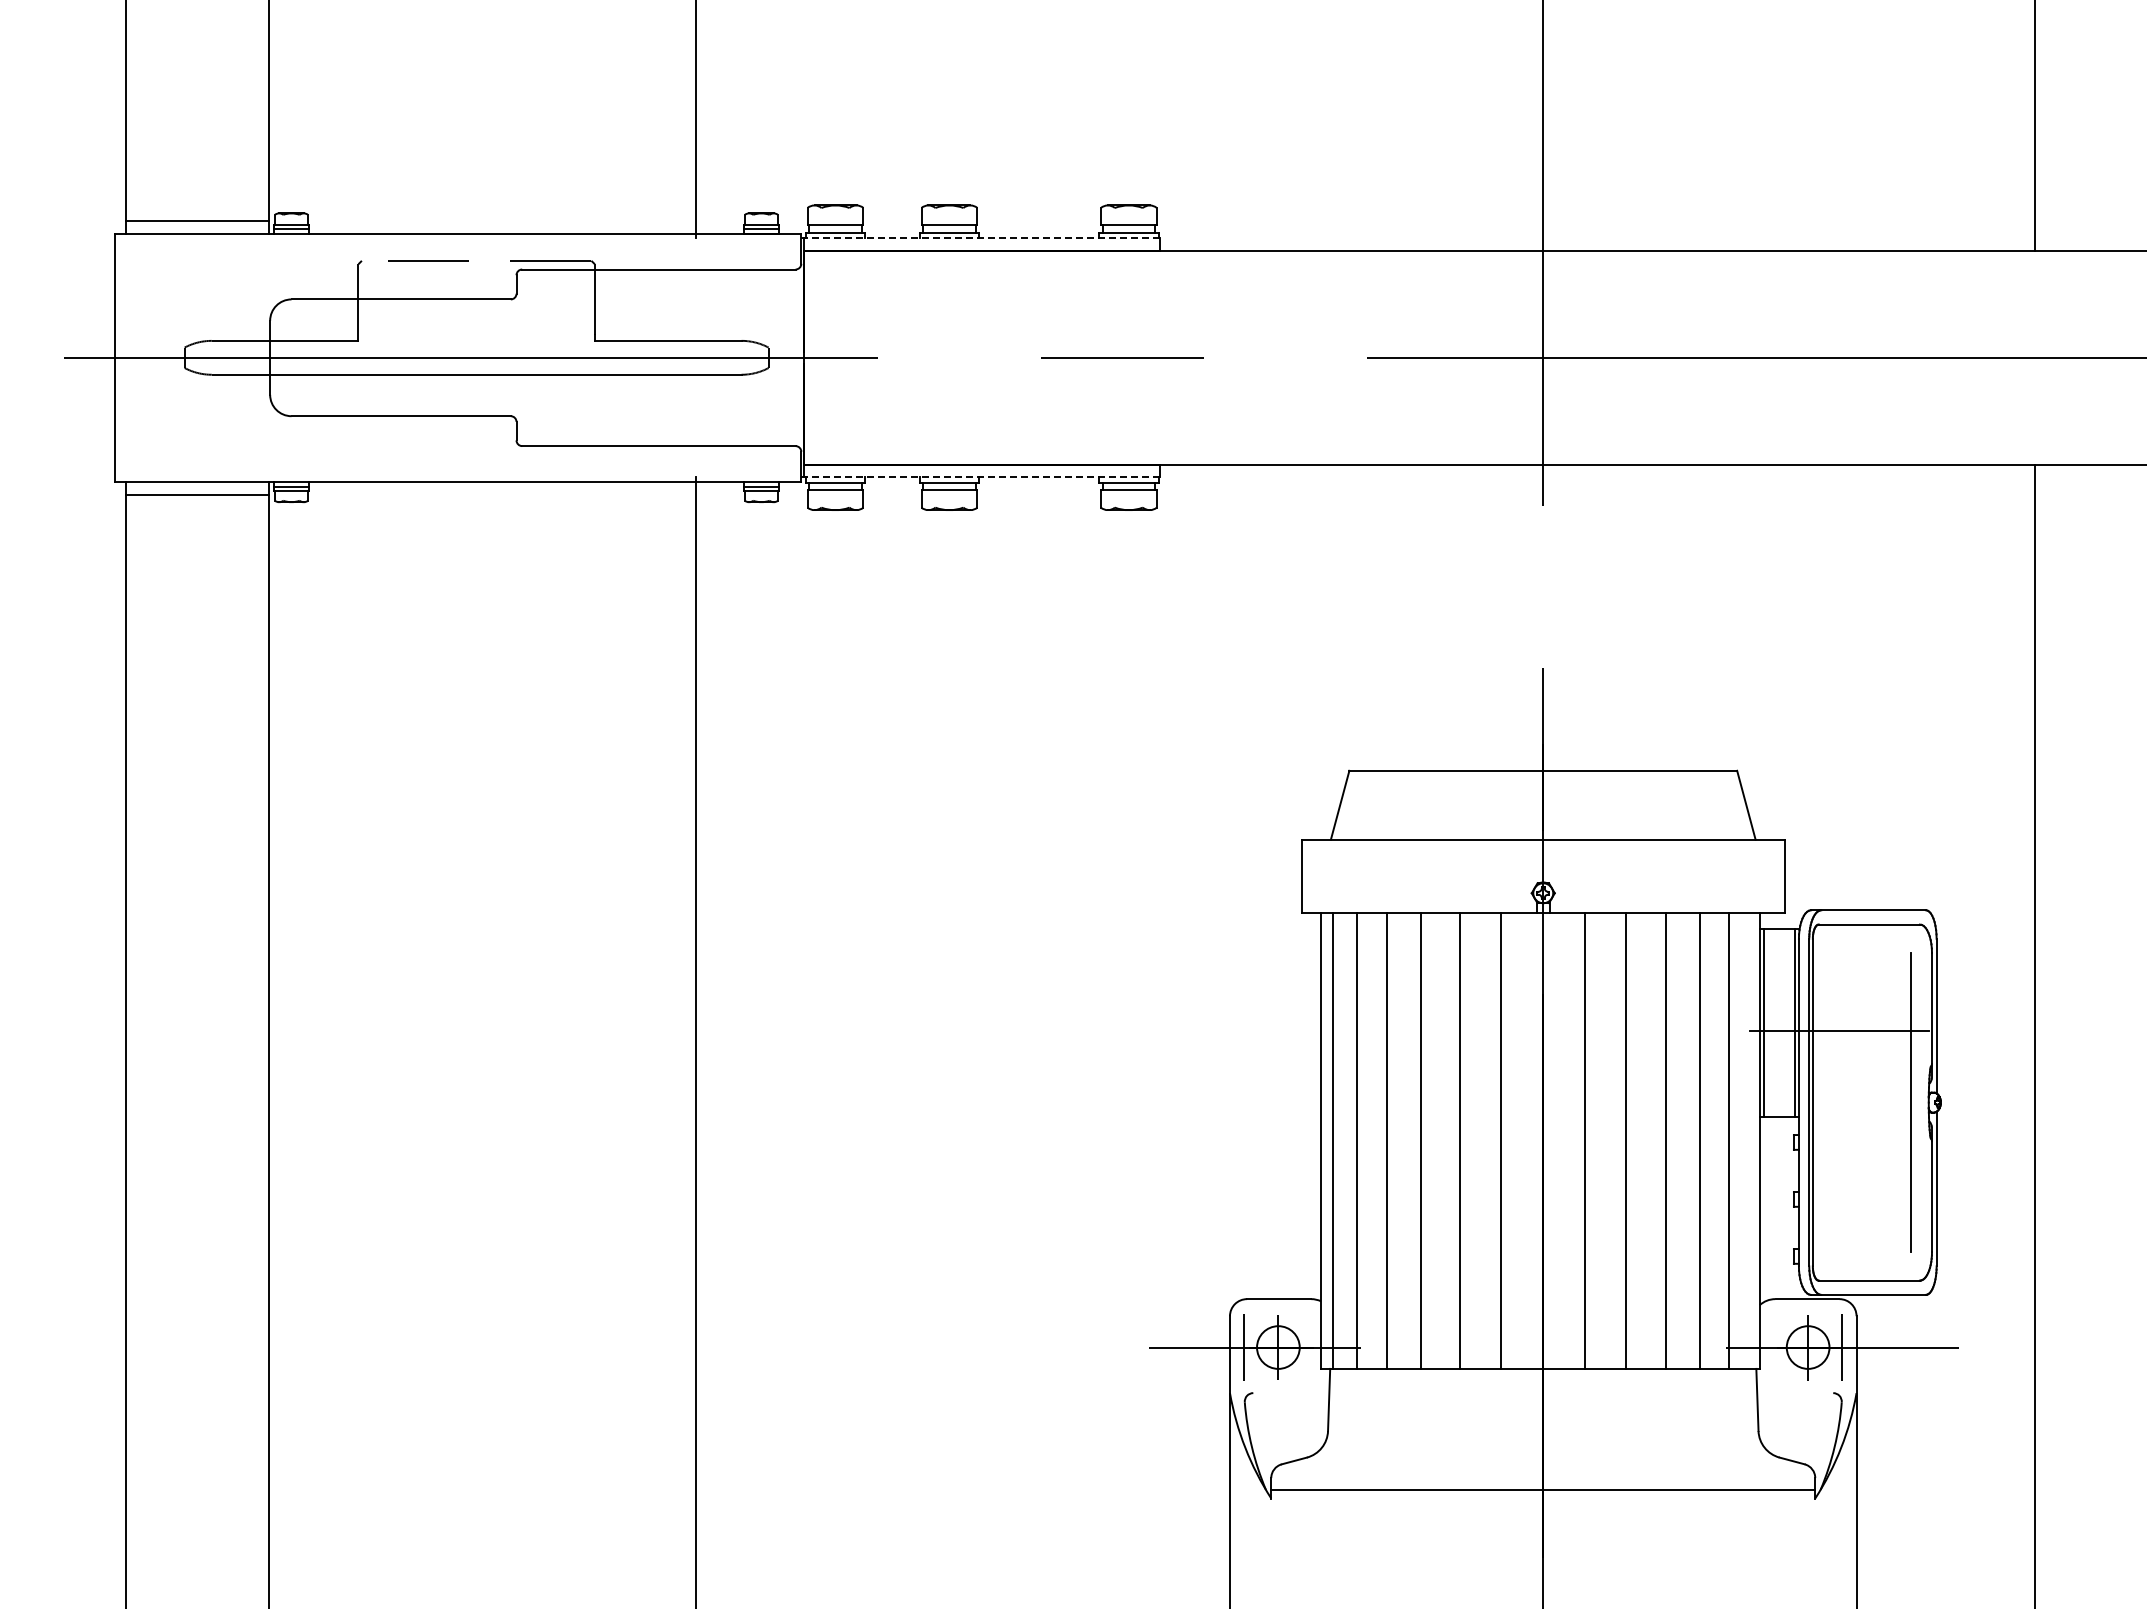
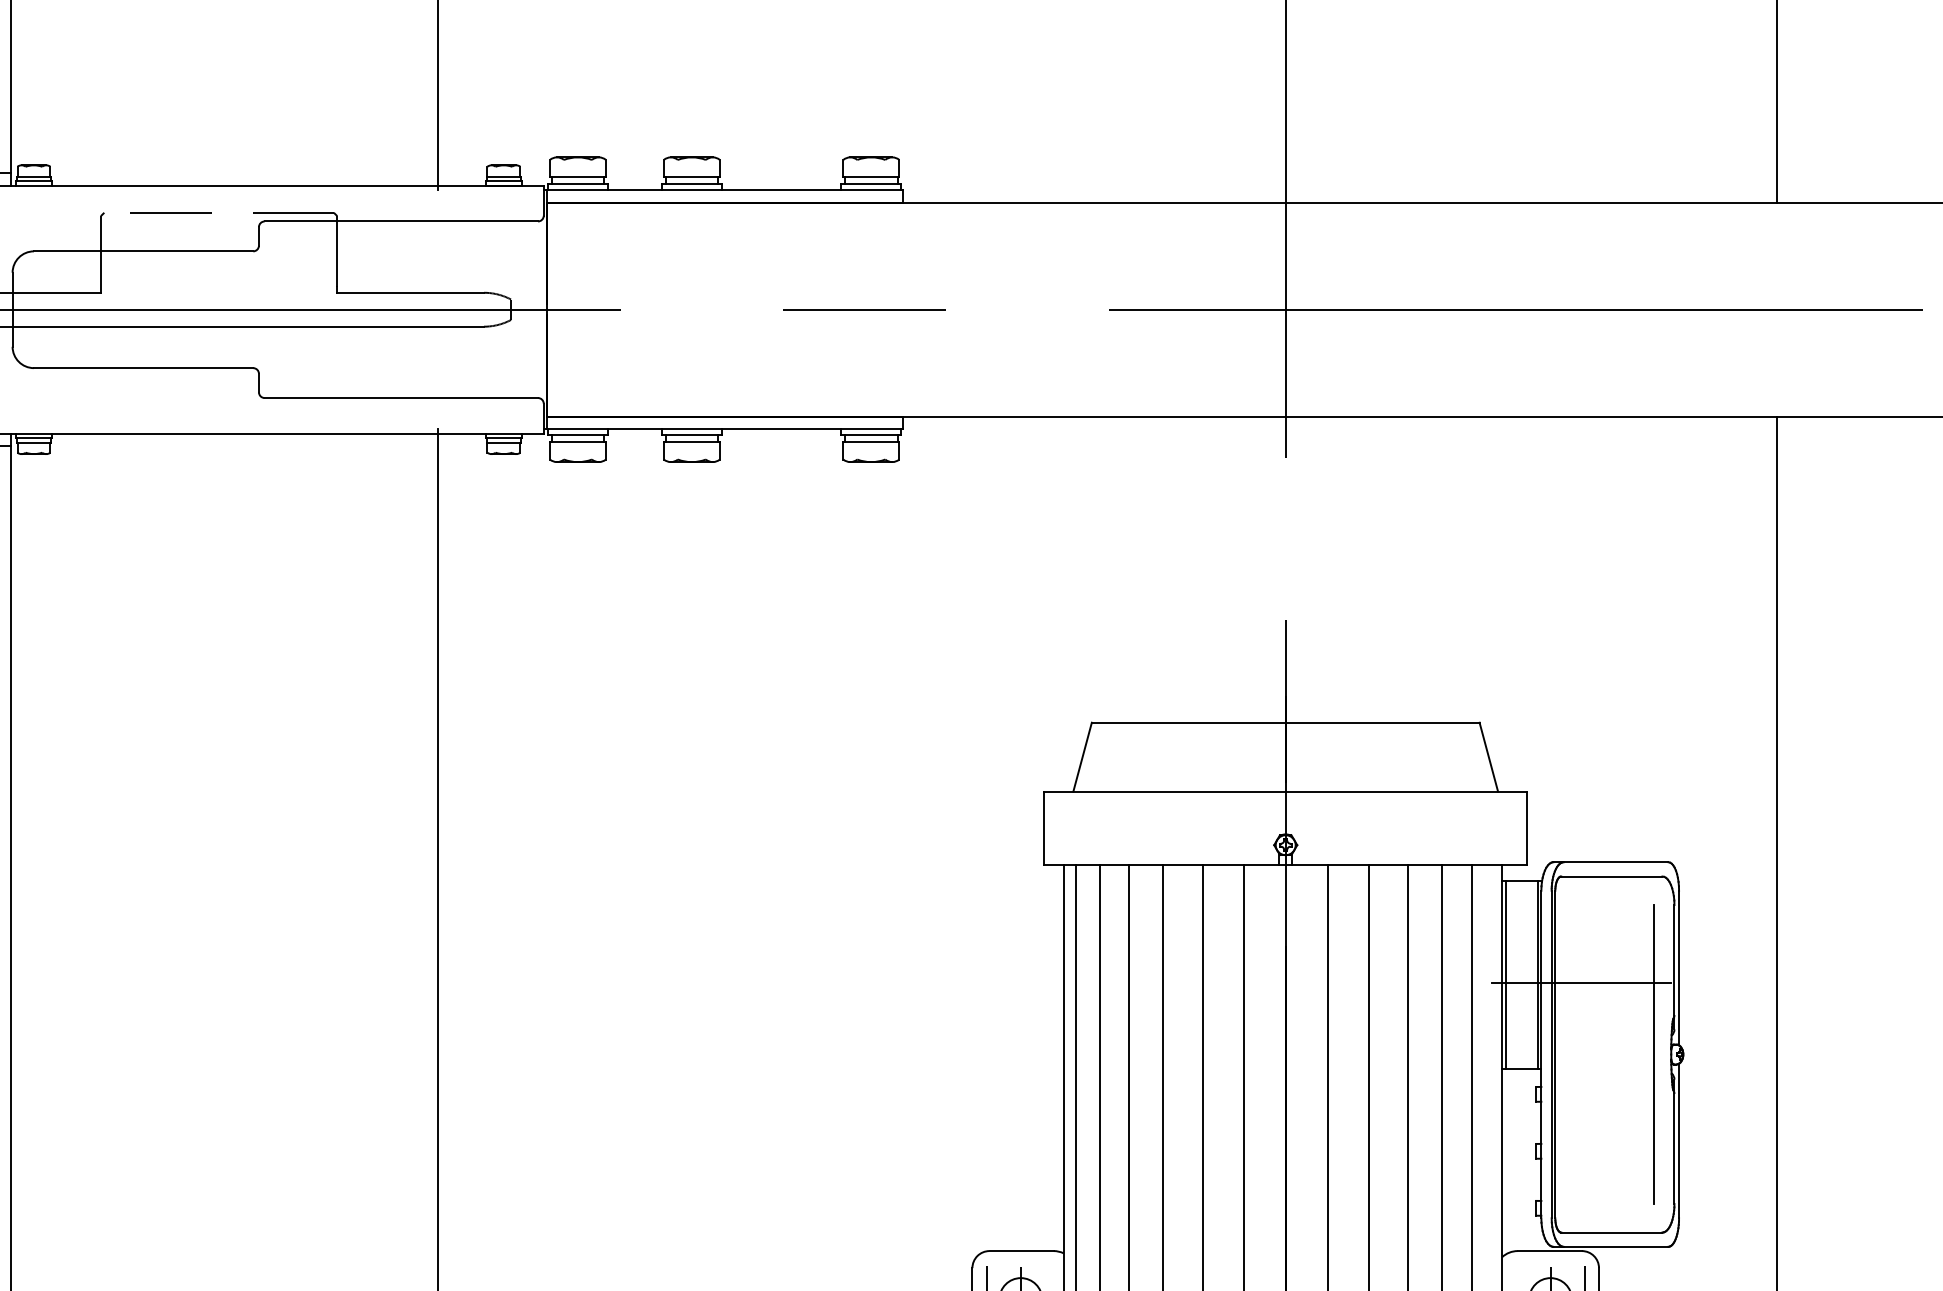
line: (980, 238) -> (722, 190), dashed -> solid
line: (980, 477) -> (722, 429), dashed -> solid

